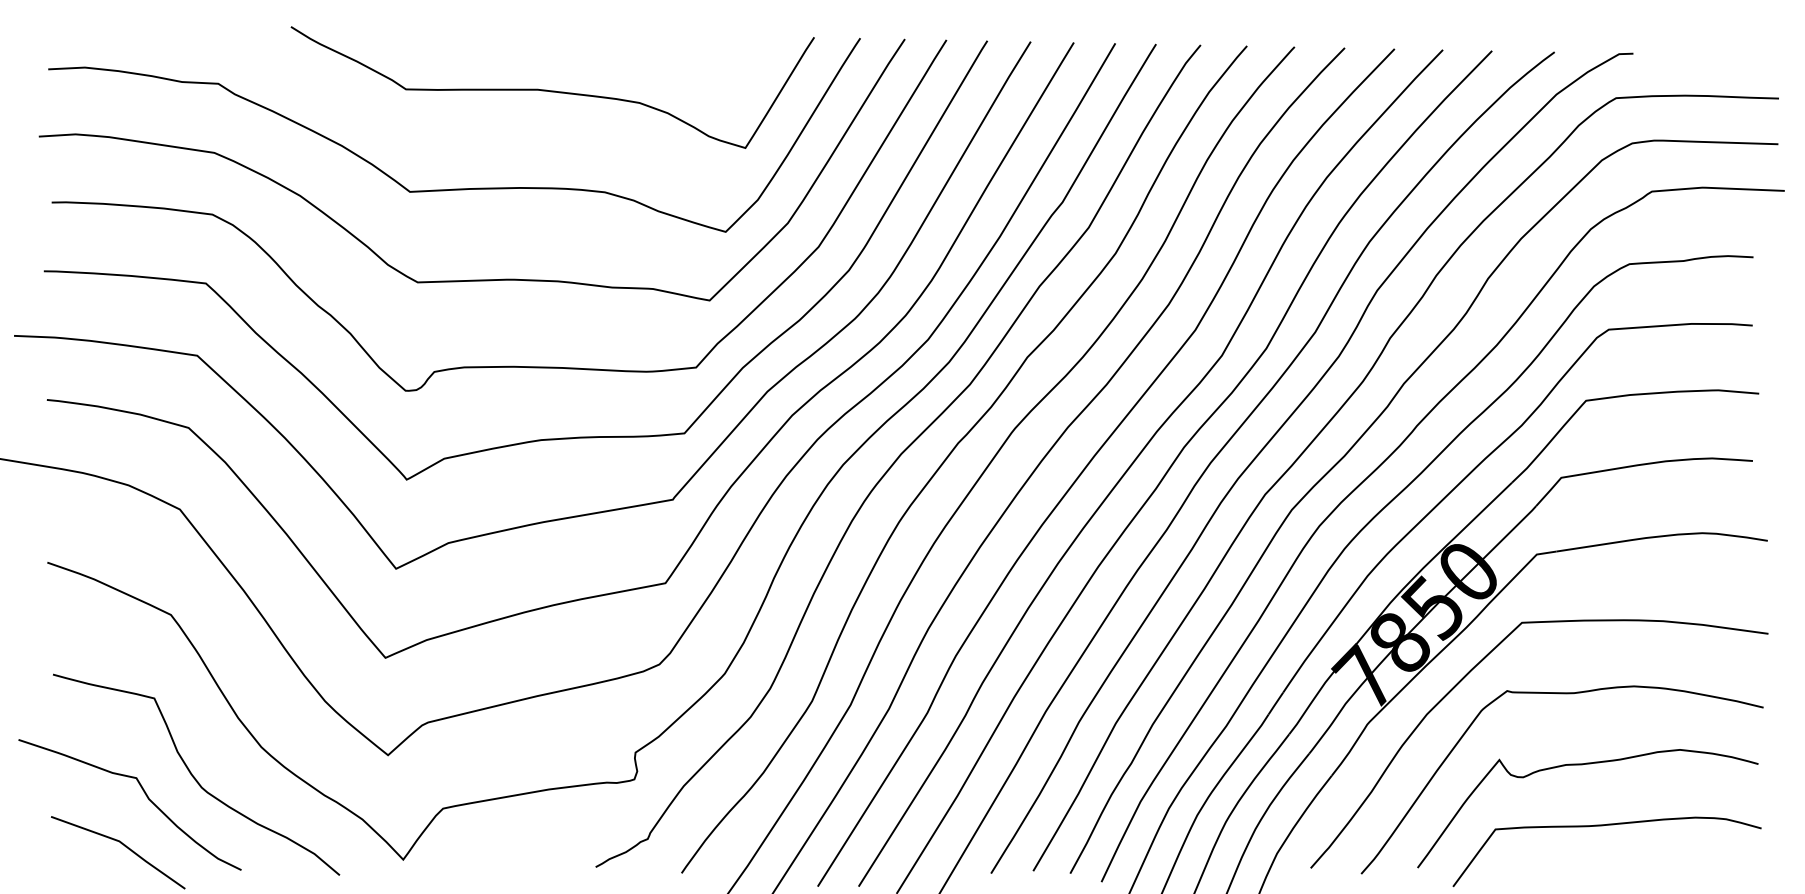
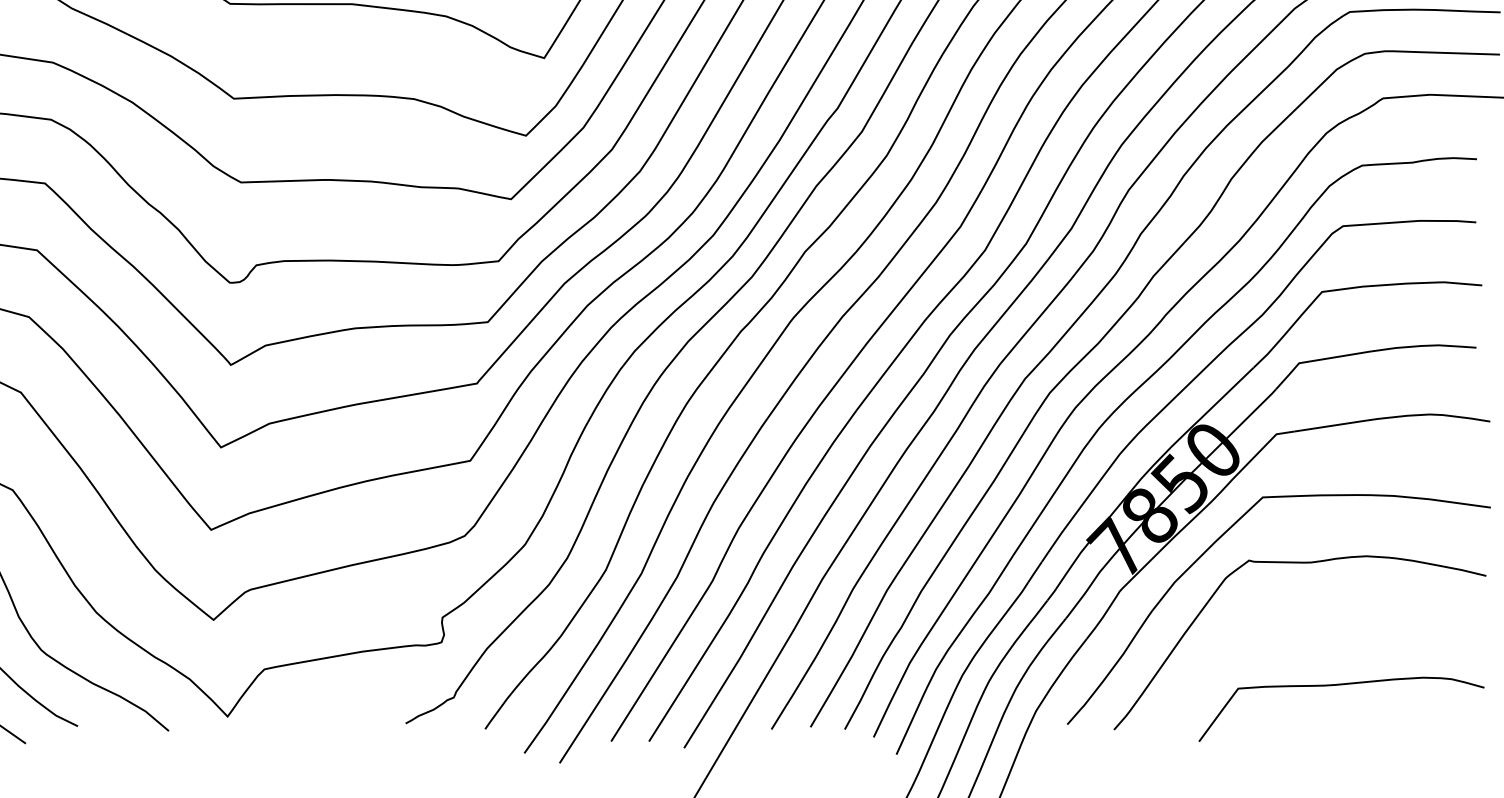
curve: (1582, 765) -> (1318, 629), removed

